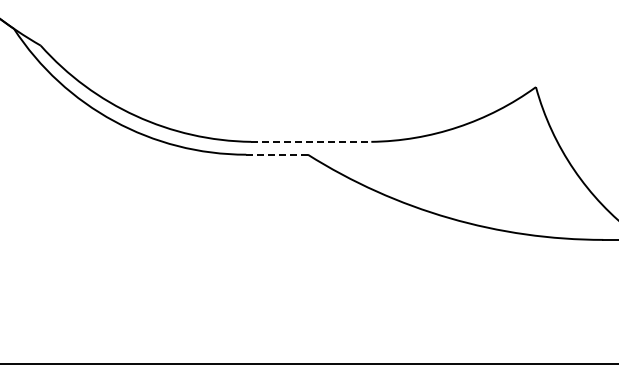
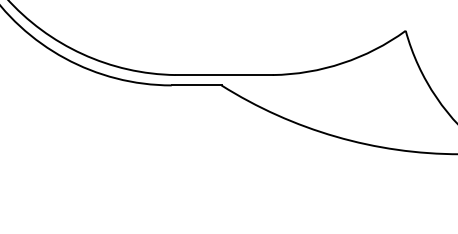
line: (311, 141) -> (224, 74), dashed -> solid
line: (277, 154) -> (196, 85), dashed -> solid

